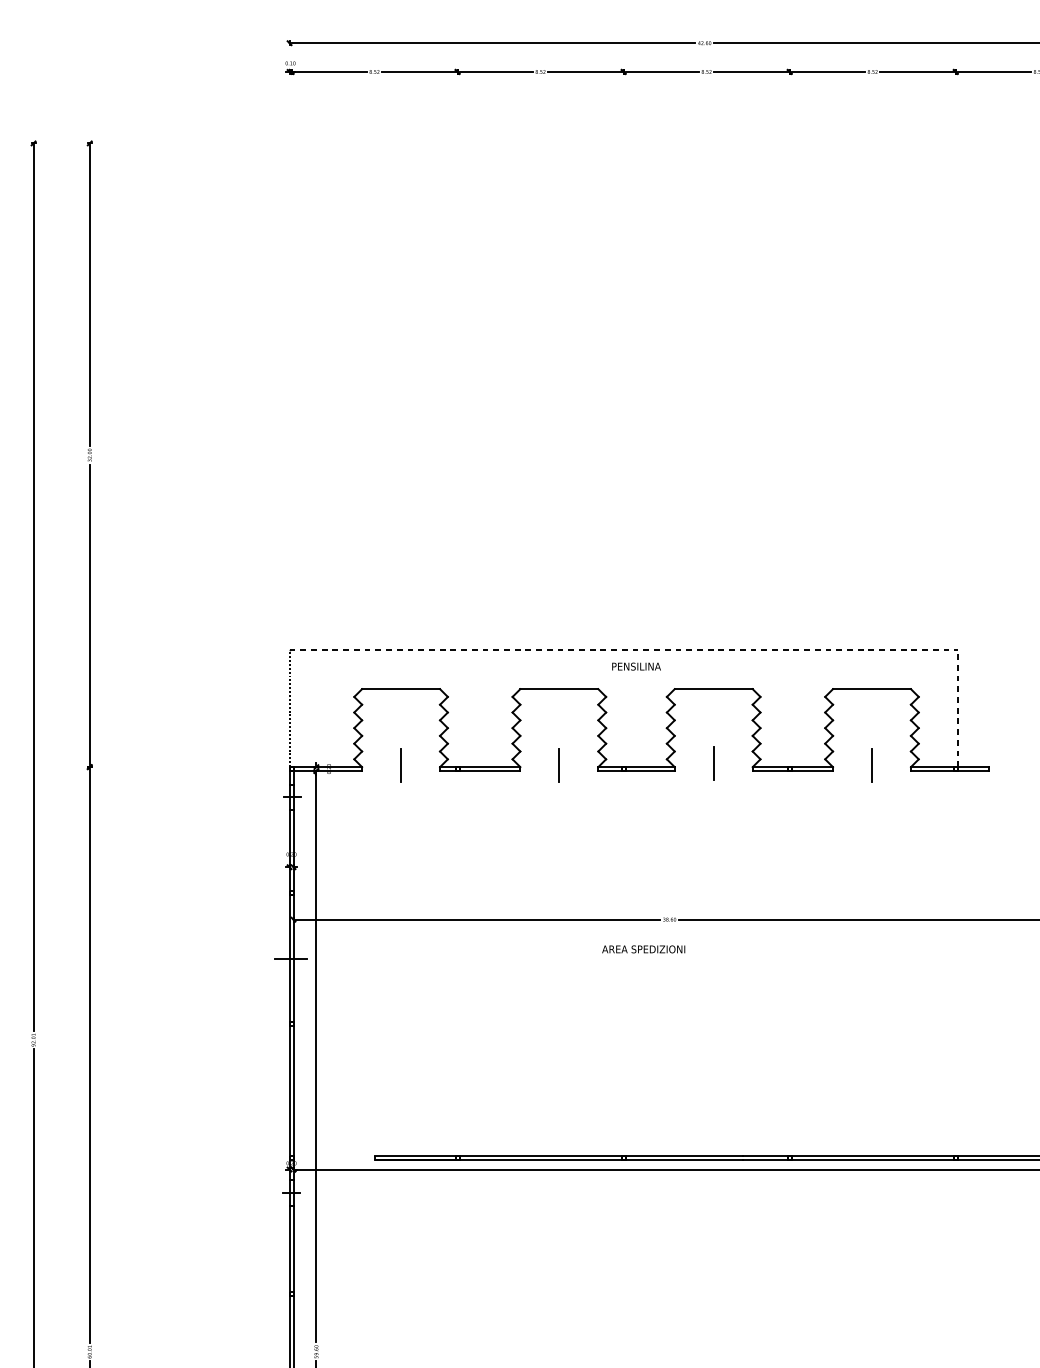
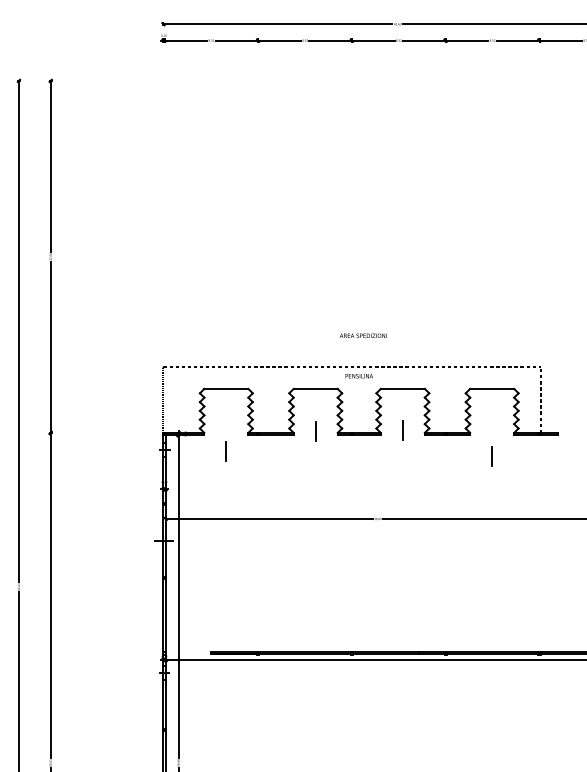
line: (399, 764) -> (225, 451), moved
line: (870, 764) -> (491, 456), moved
text: (644, 948) -> (363, 335), moved

